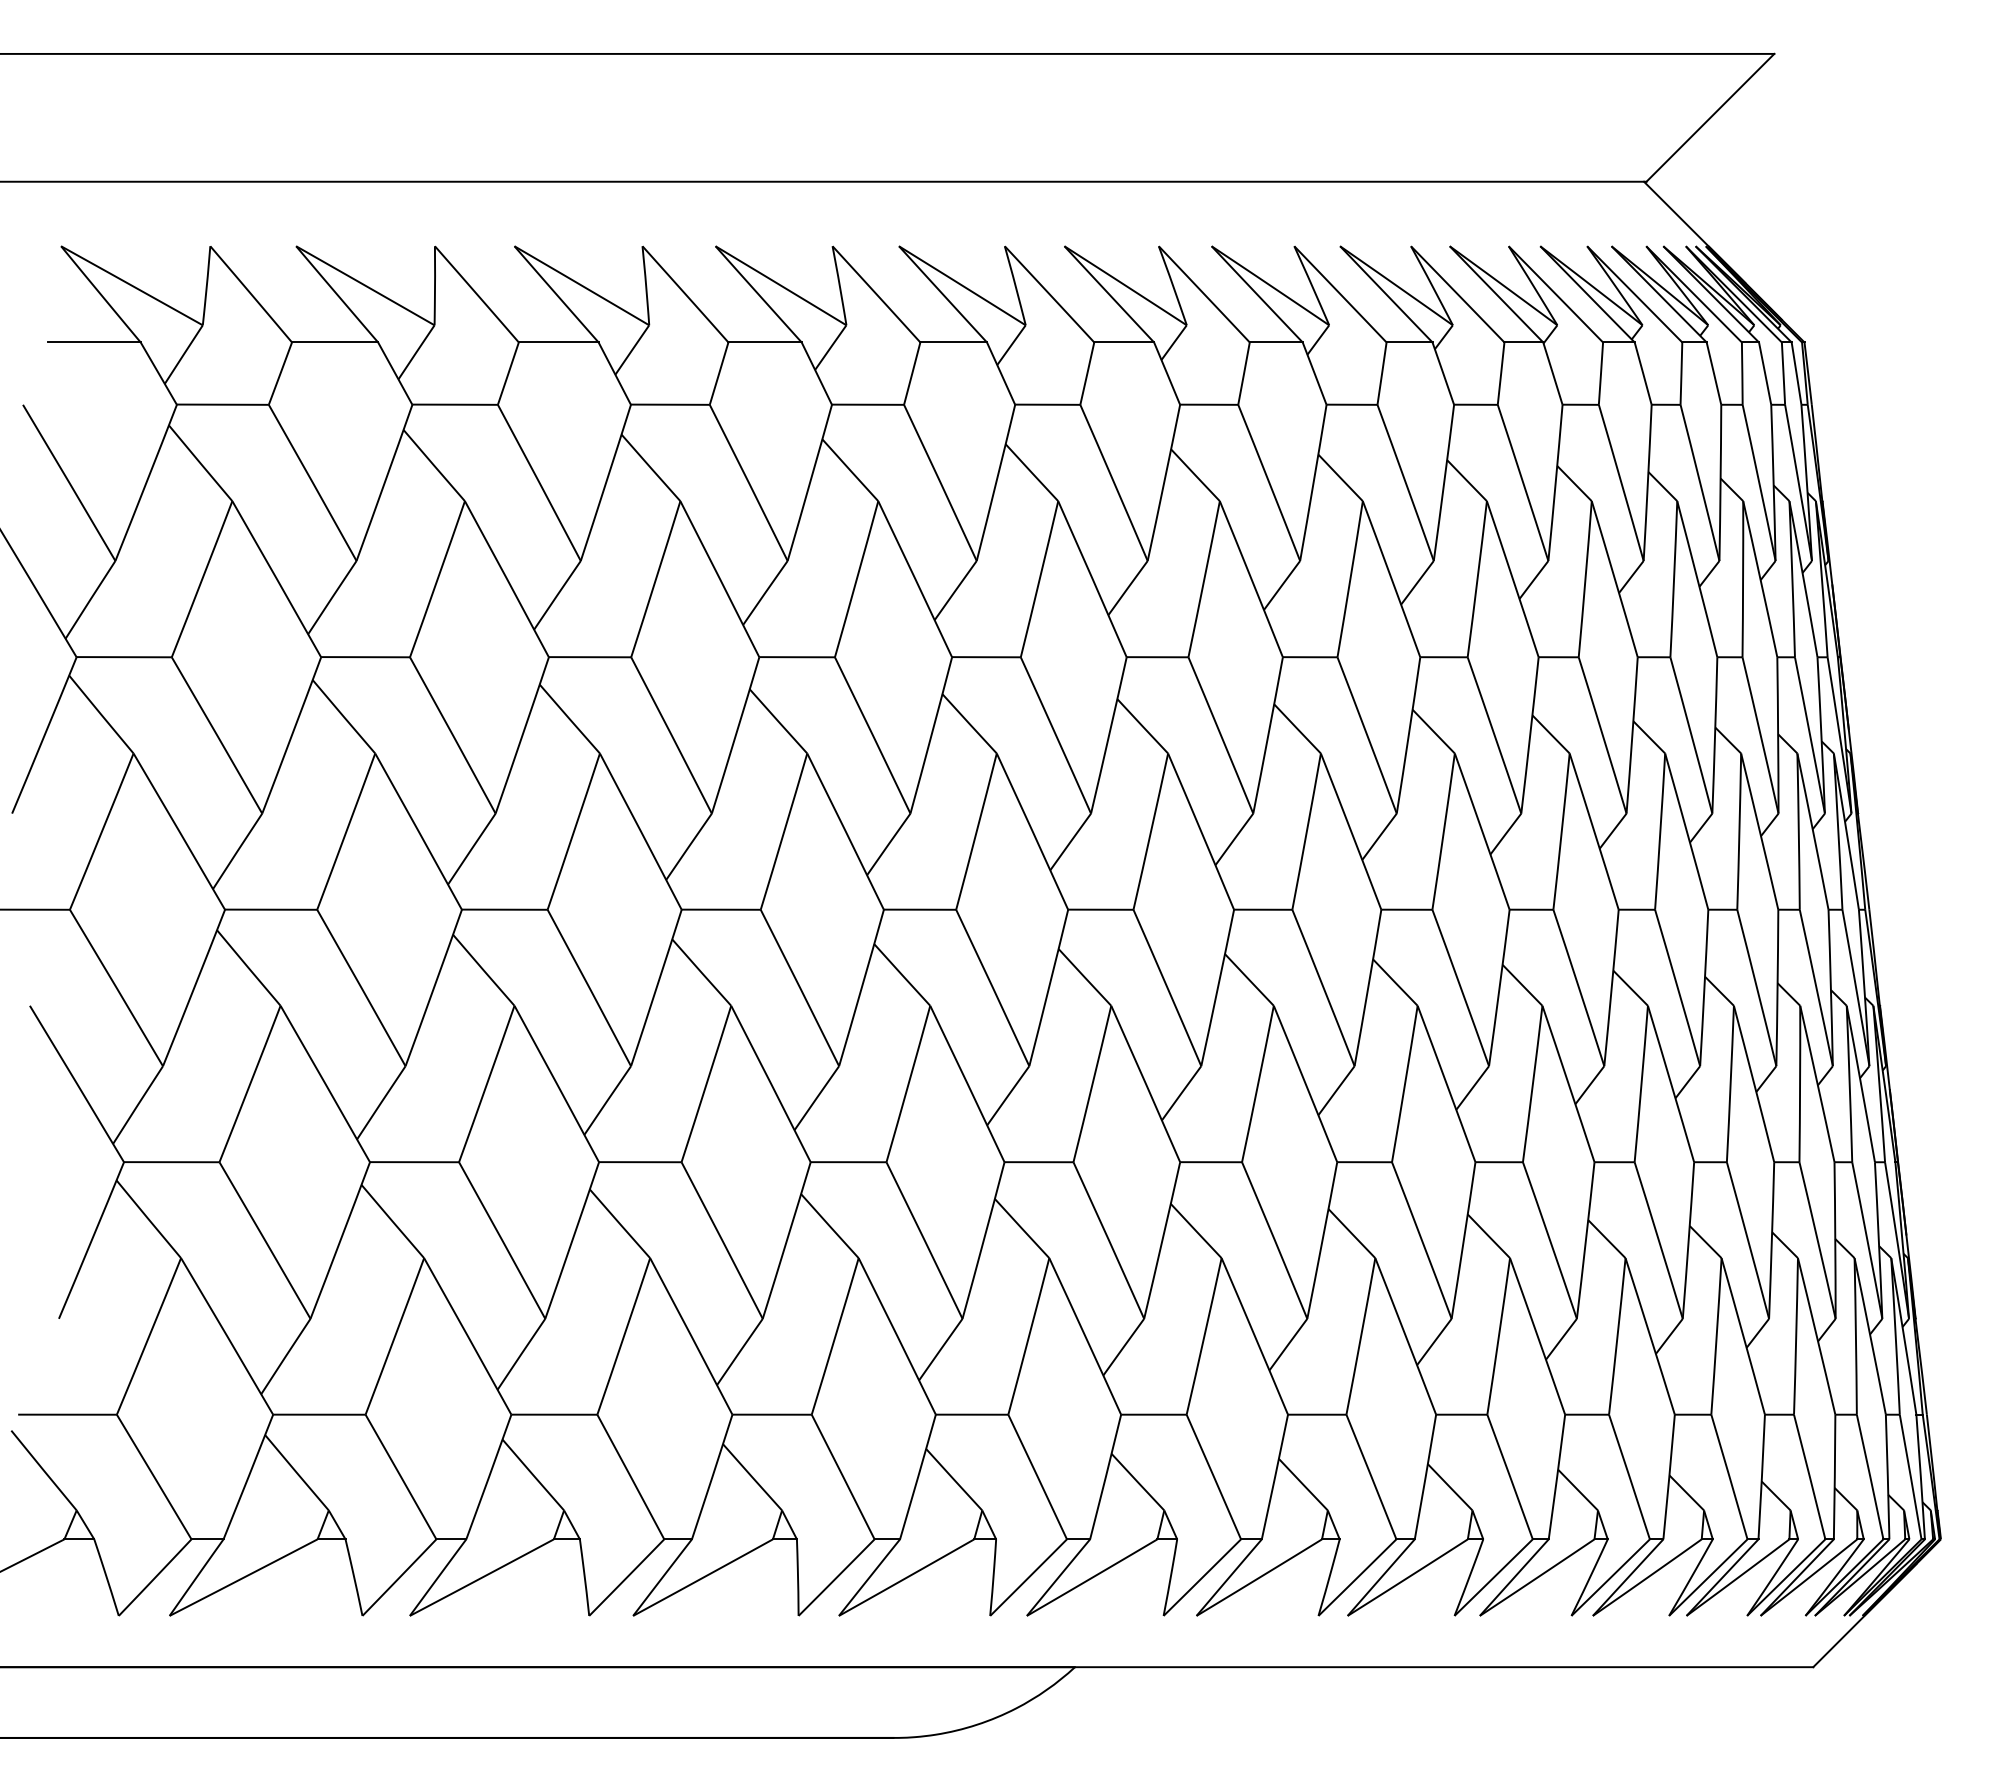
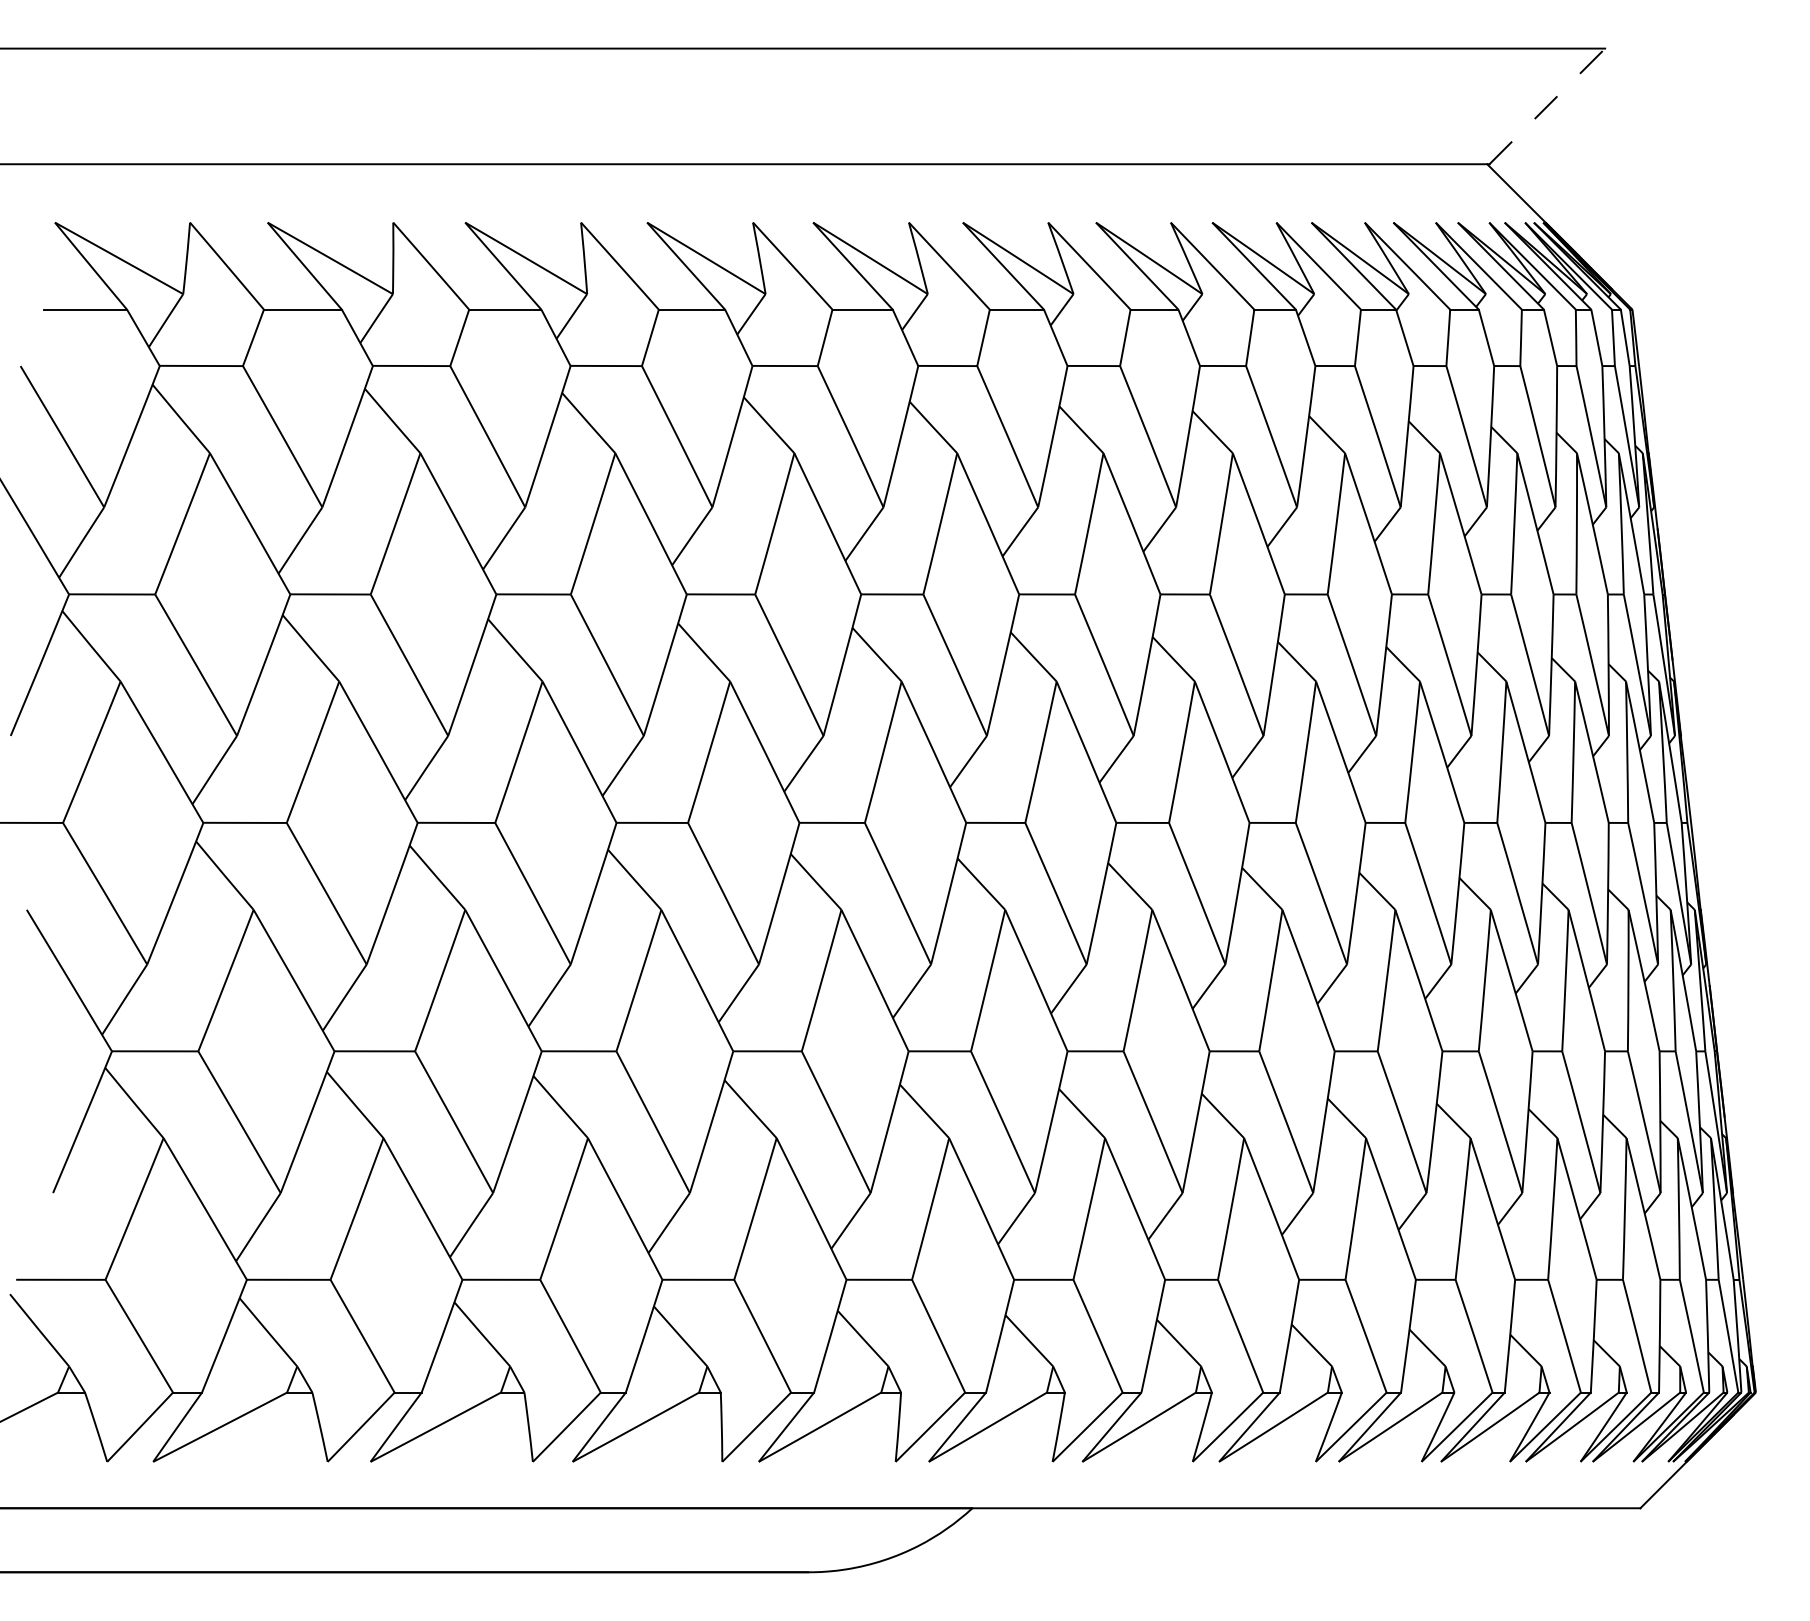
line: (1710, 117) -> (1547, 106), solid -> dashed

